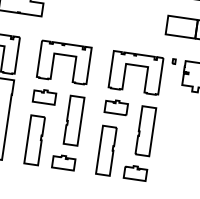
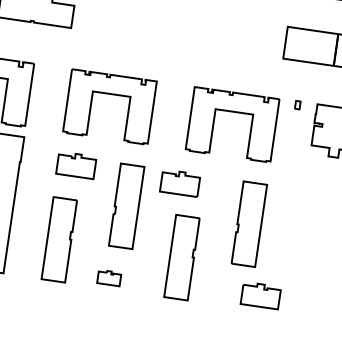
part: (115, 107) -> (178, 183), moved
part: (63, 162) -> (108, 277), size x0.6
part: (135, 173) -> (260, 296), moved

